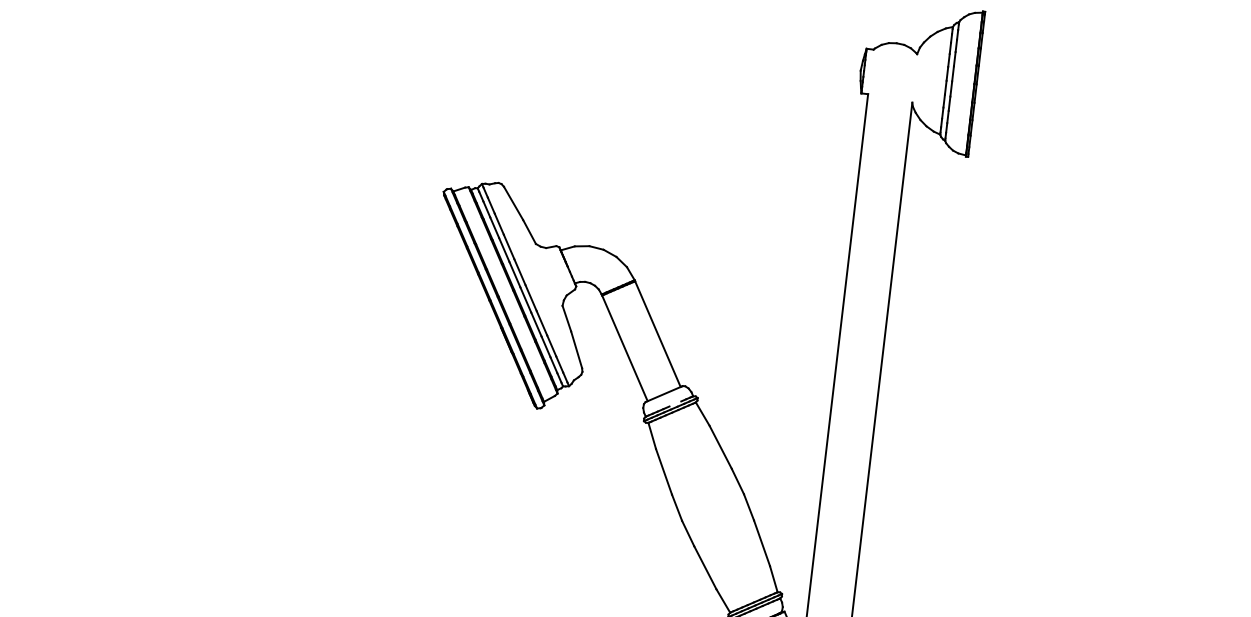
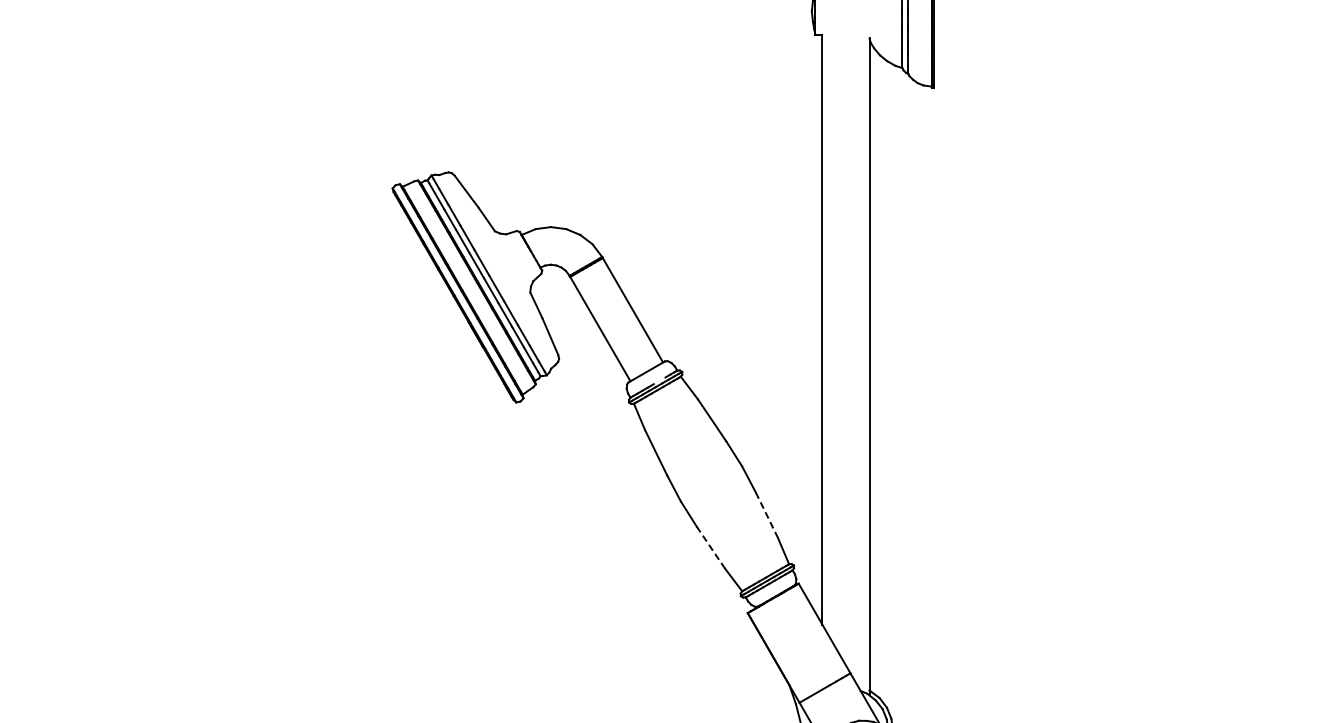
line: (762, 543) -> (767, 515), solid -> dashed
line: (705, 568) -> (711, 548), solid -> dashed

